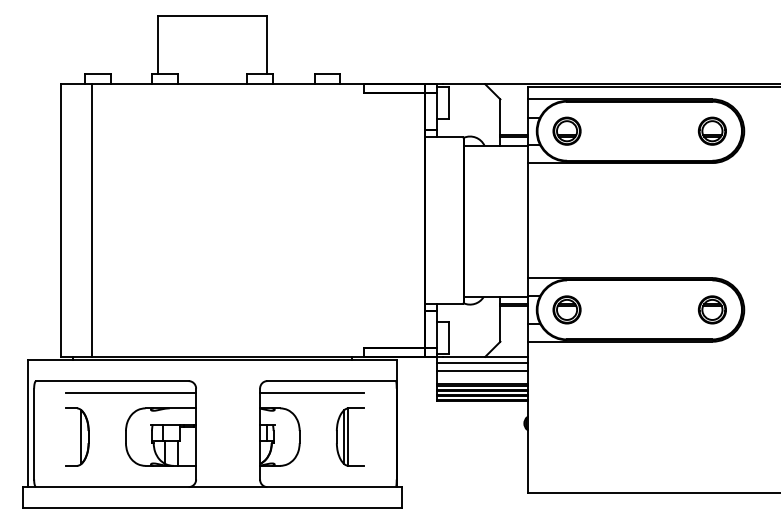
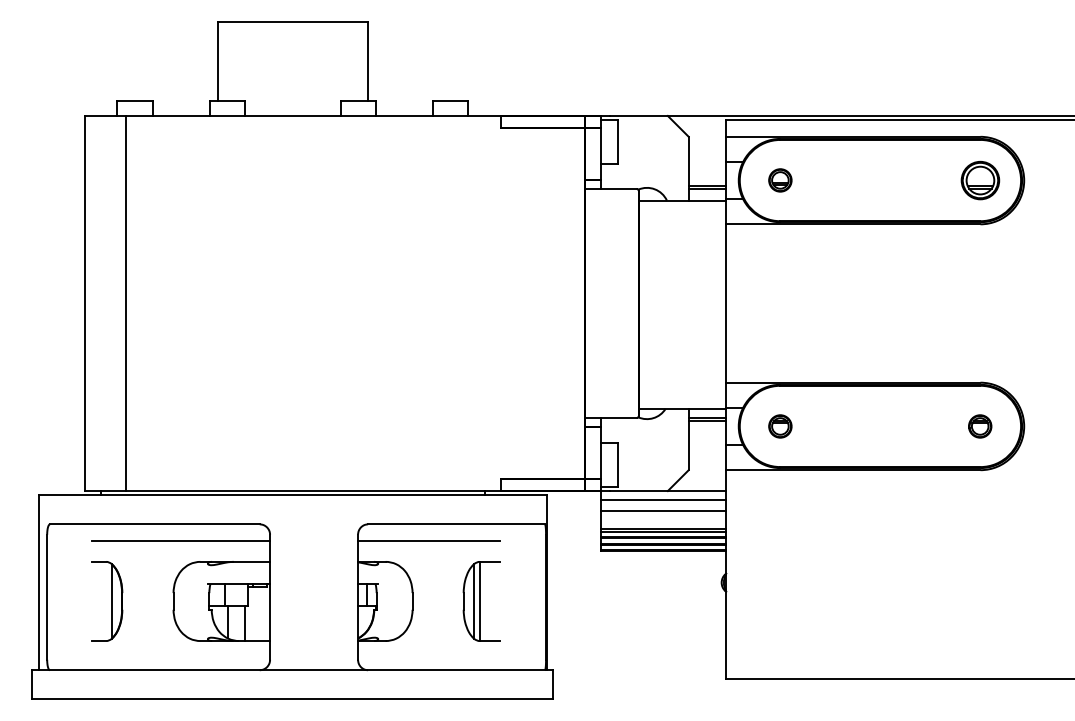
part: (566, 130) -> (779, 179), size x0.6
part: (566, 309) -> (779, 425), size x0.6
part: (711, 309) -> (979, 425), size x0.6

